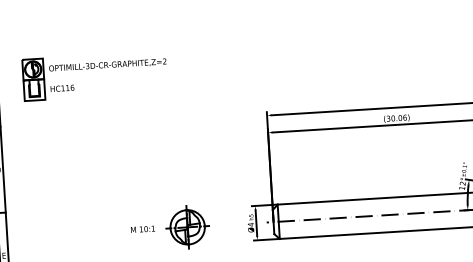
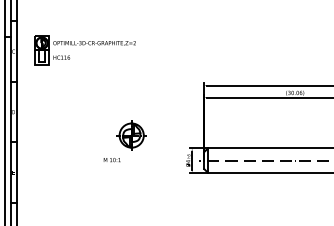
part: (187, 227) -> (131, 135), moved

